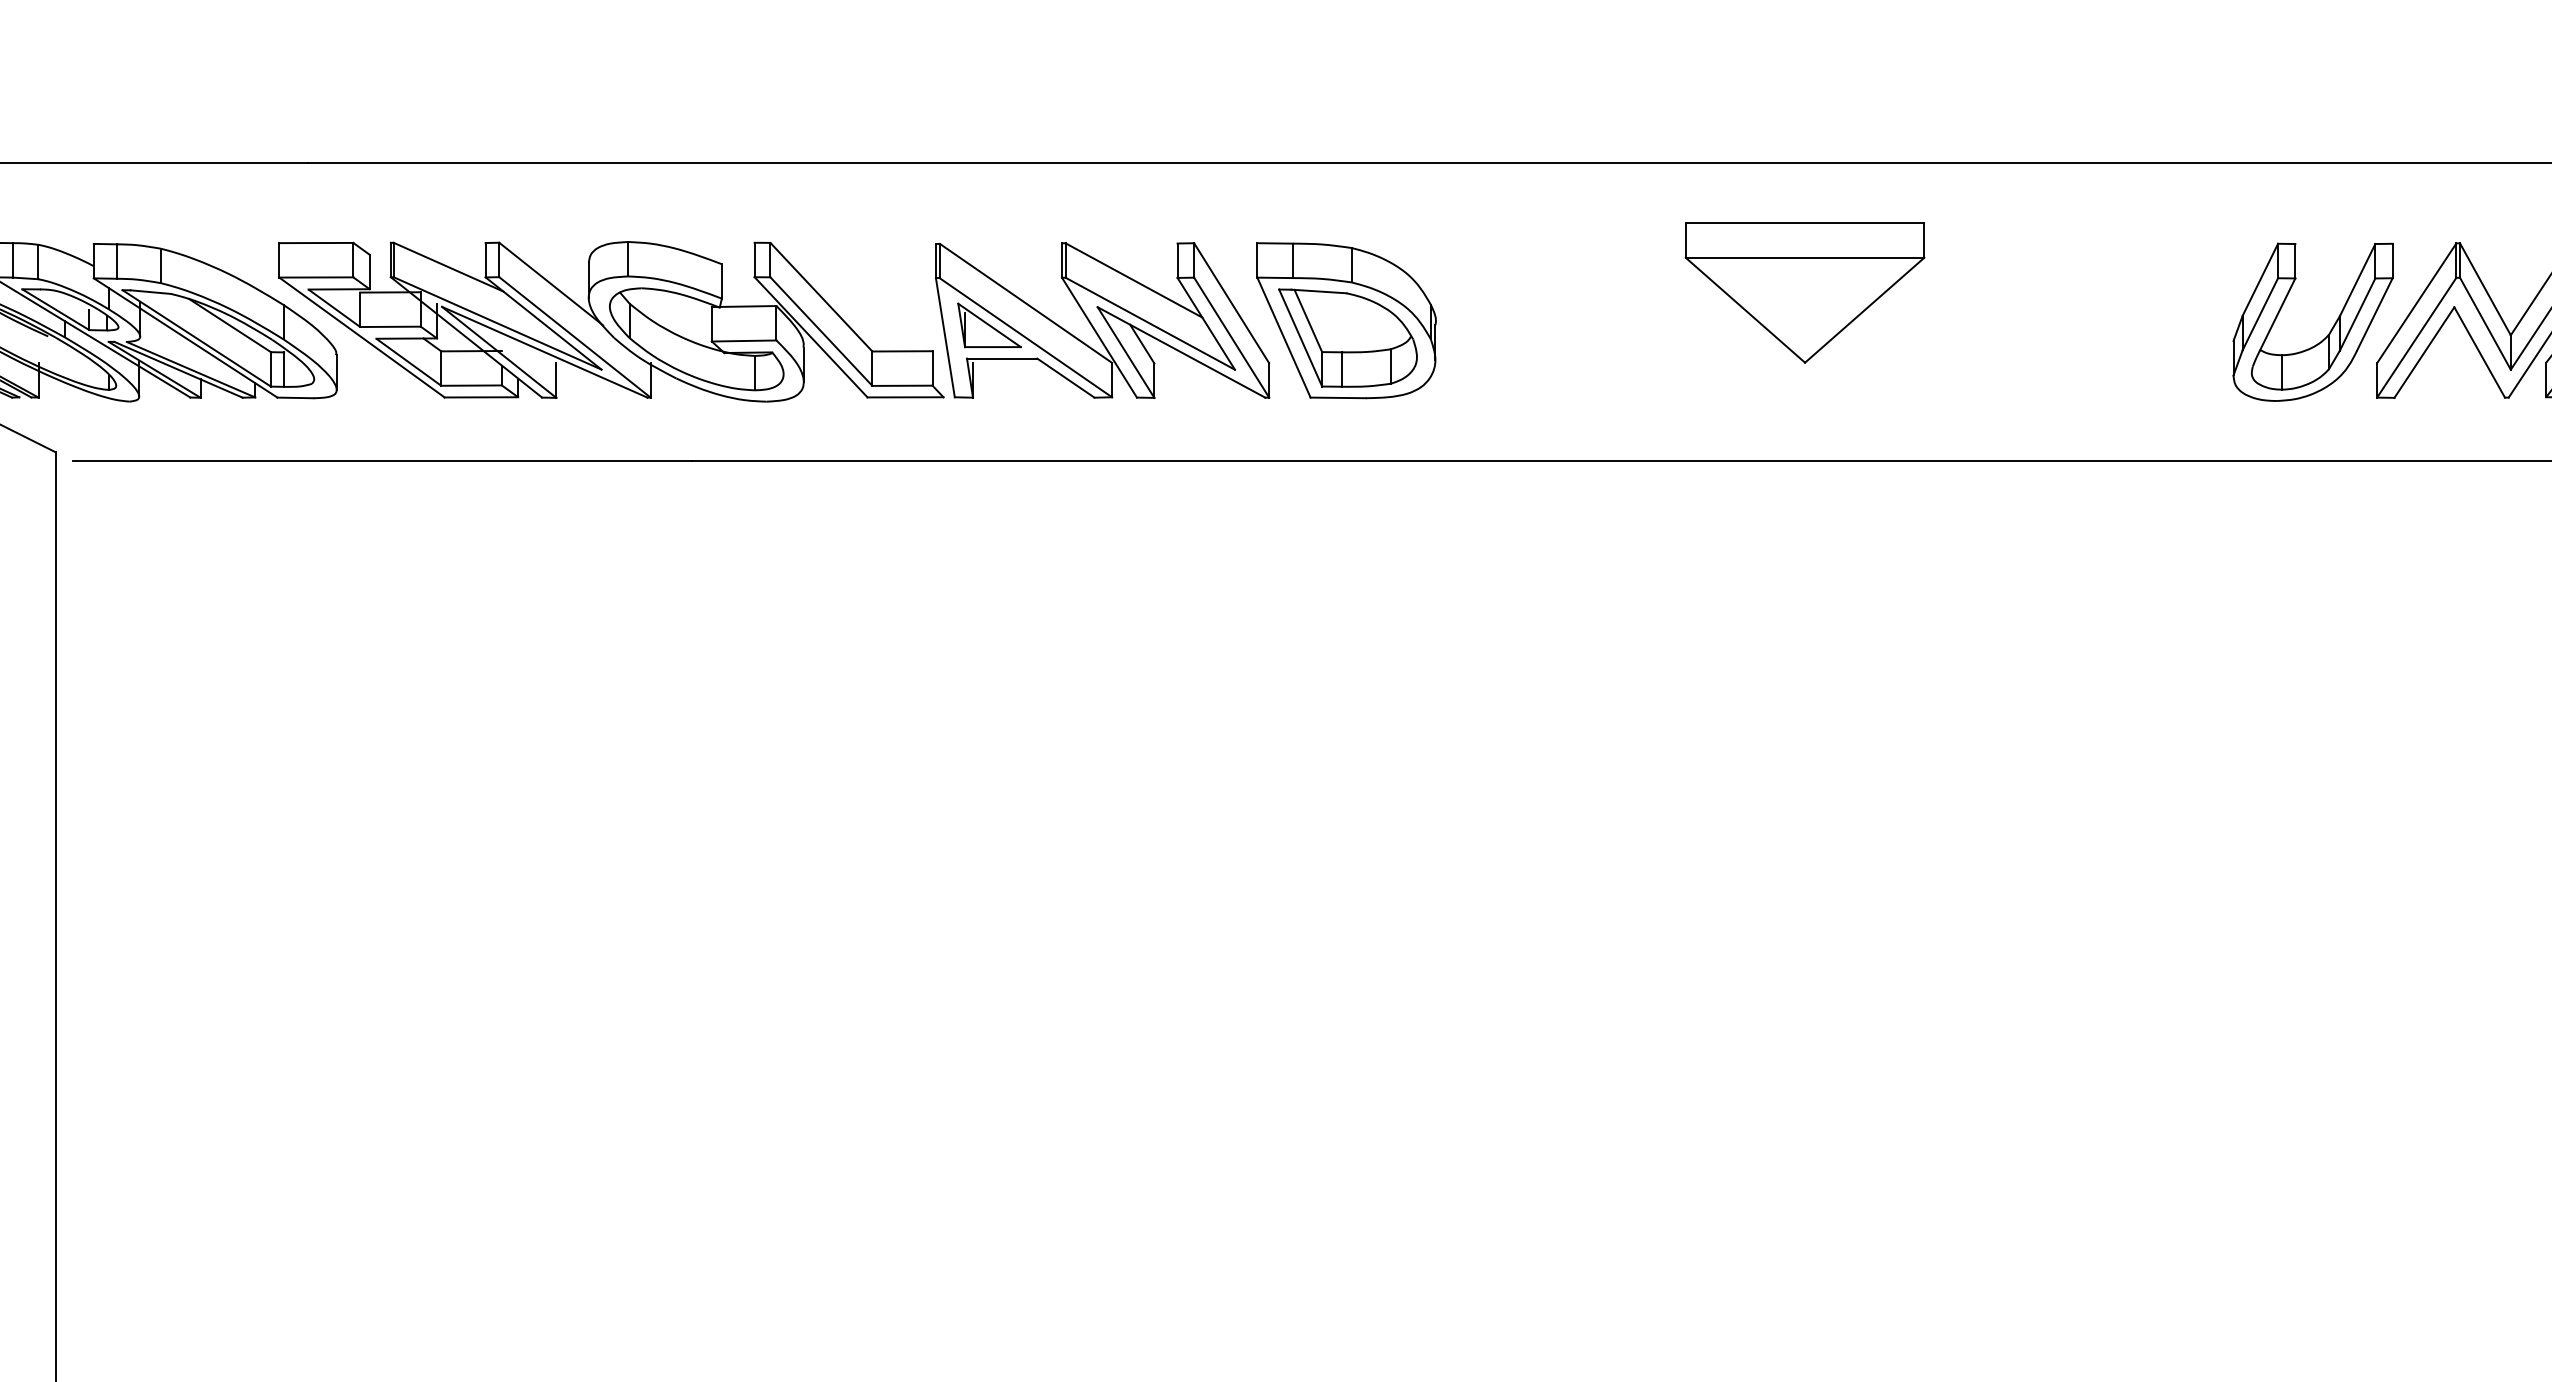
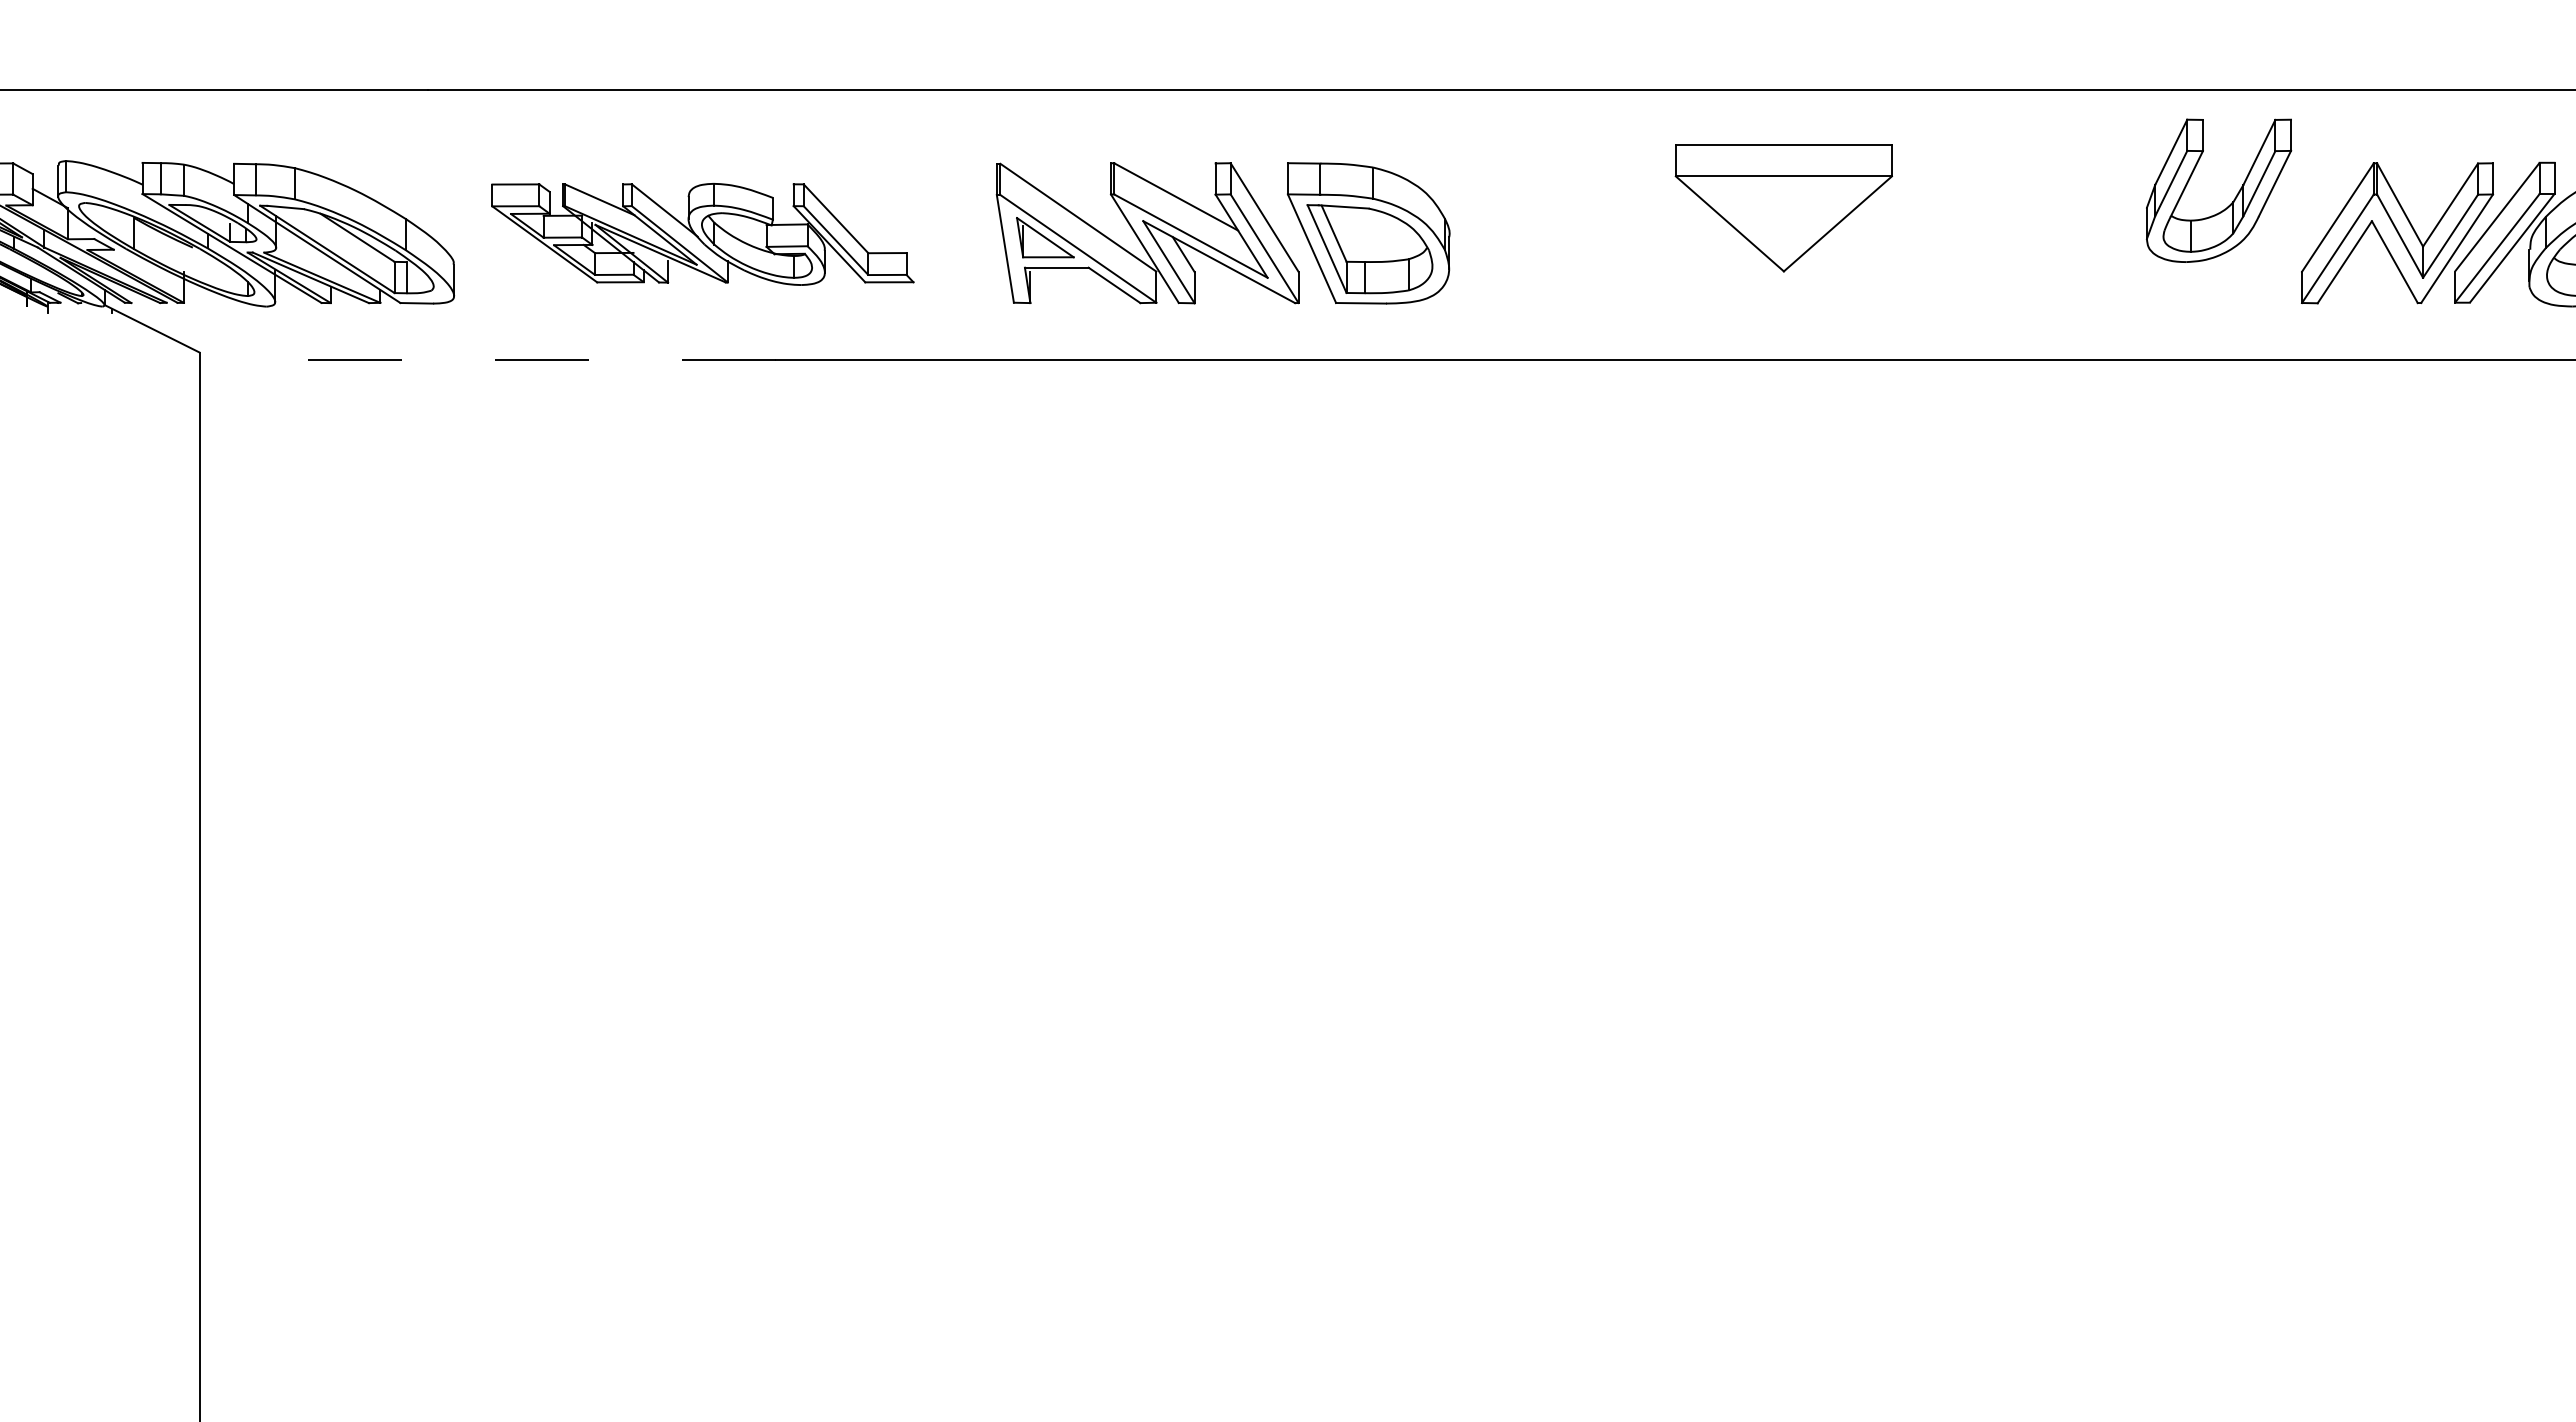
part: (610, 321) -> (702, 234), size x0.7
part: (2329, 331) -> (2233, 199), moved
line: (382, 461) -> (495, 360), solid -> dashed

